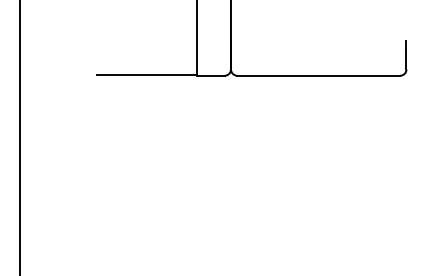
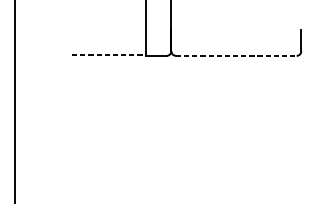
line: (146, 74) -> (108, 54), solid -> dashed
line: (319, 75) -> (236, 55), solid -> dashed

